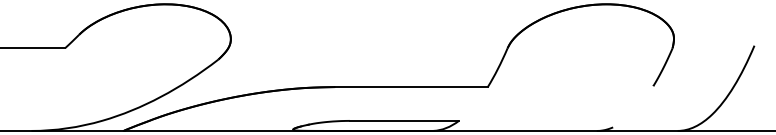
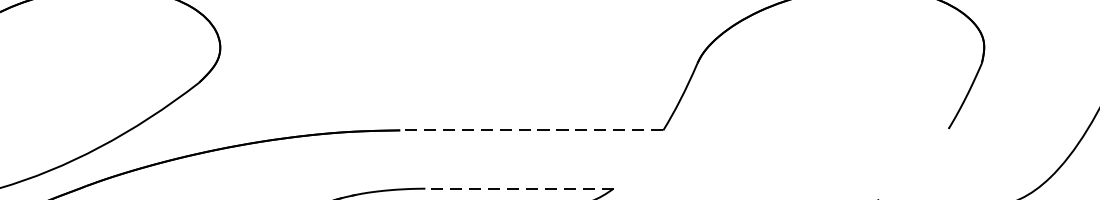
line: (411, 87) -> (531, 131), solid -> dashed
line: (404, 120) -> (519, 188), solid -> dashed

